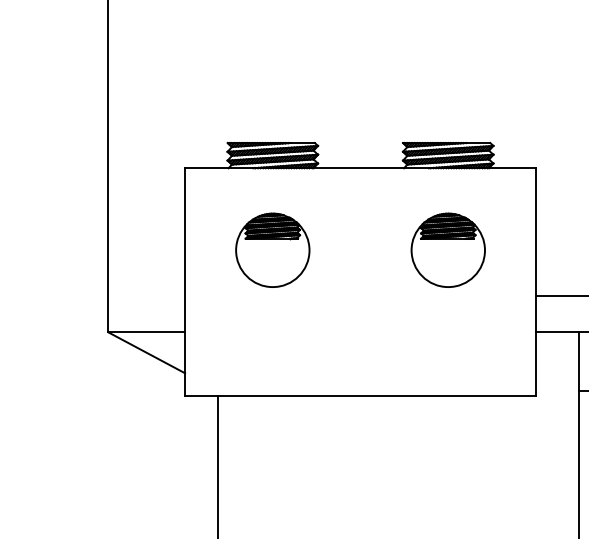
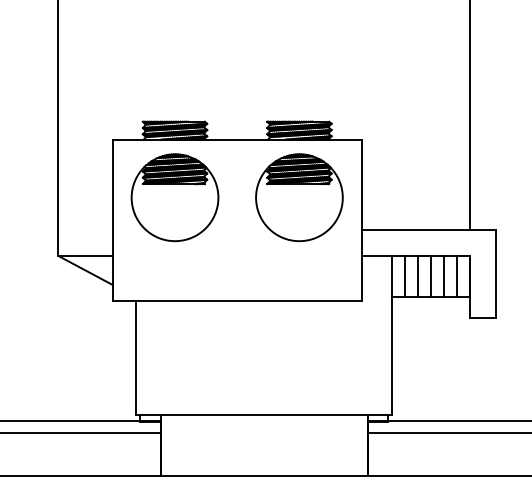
part: (272, 249) -> (174, 197), size x1.67
part: (448, 249) -> (299, 197), size x1.67

